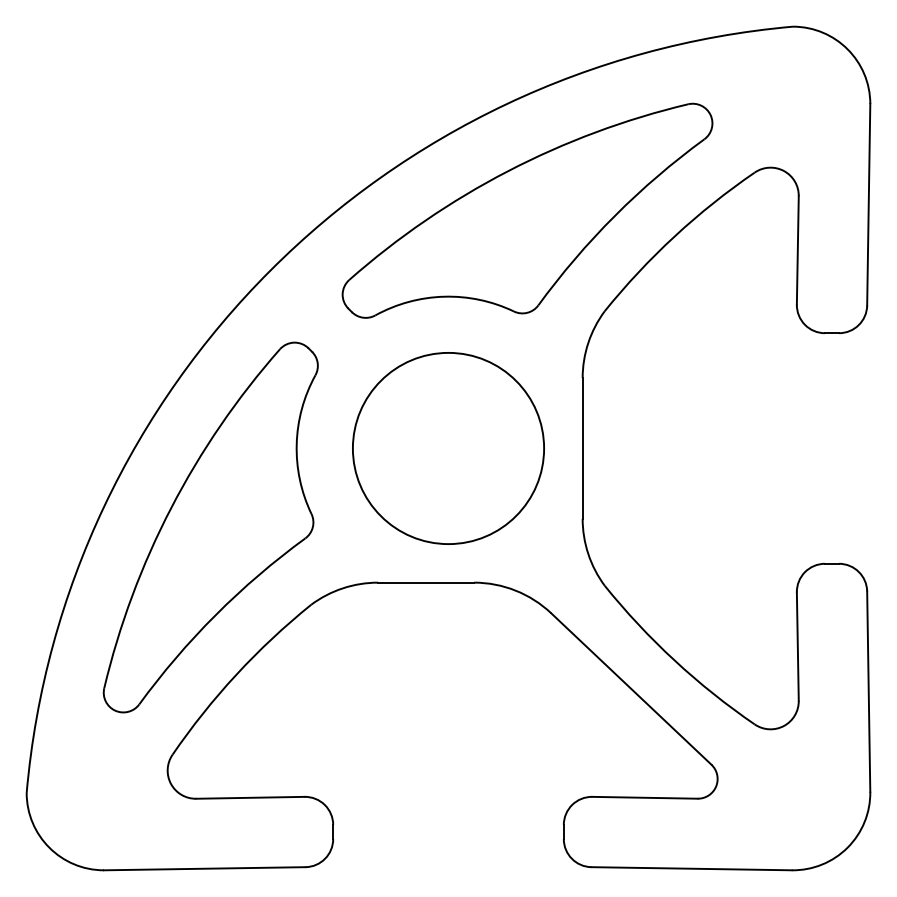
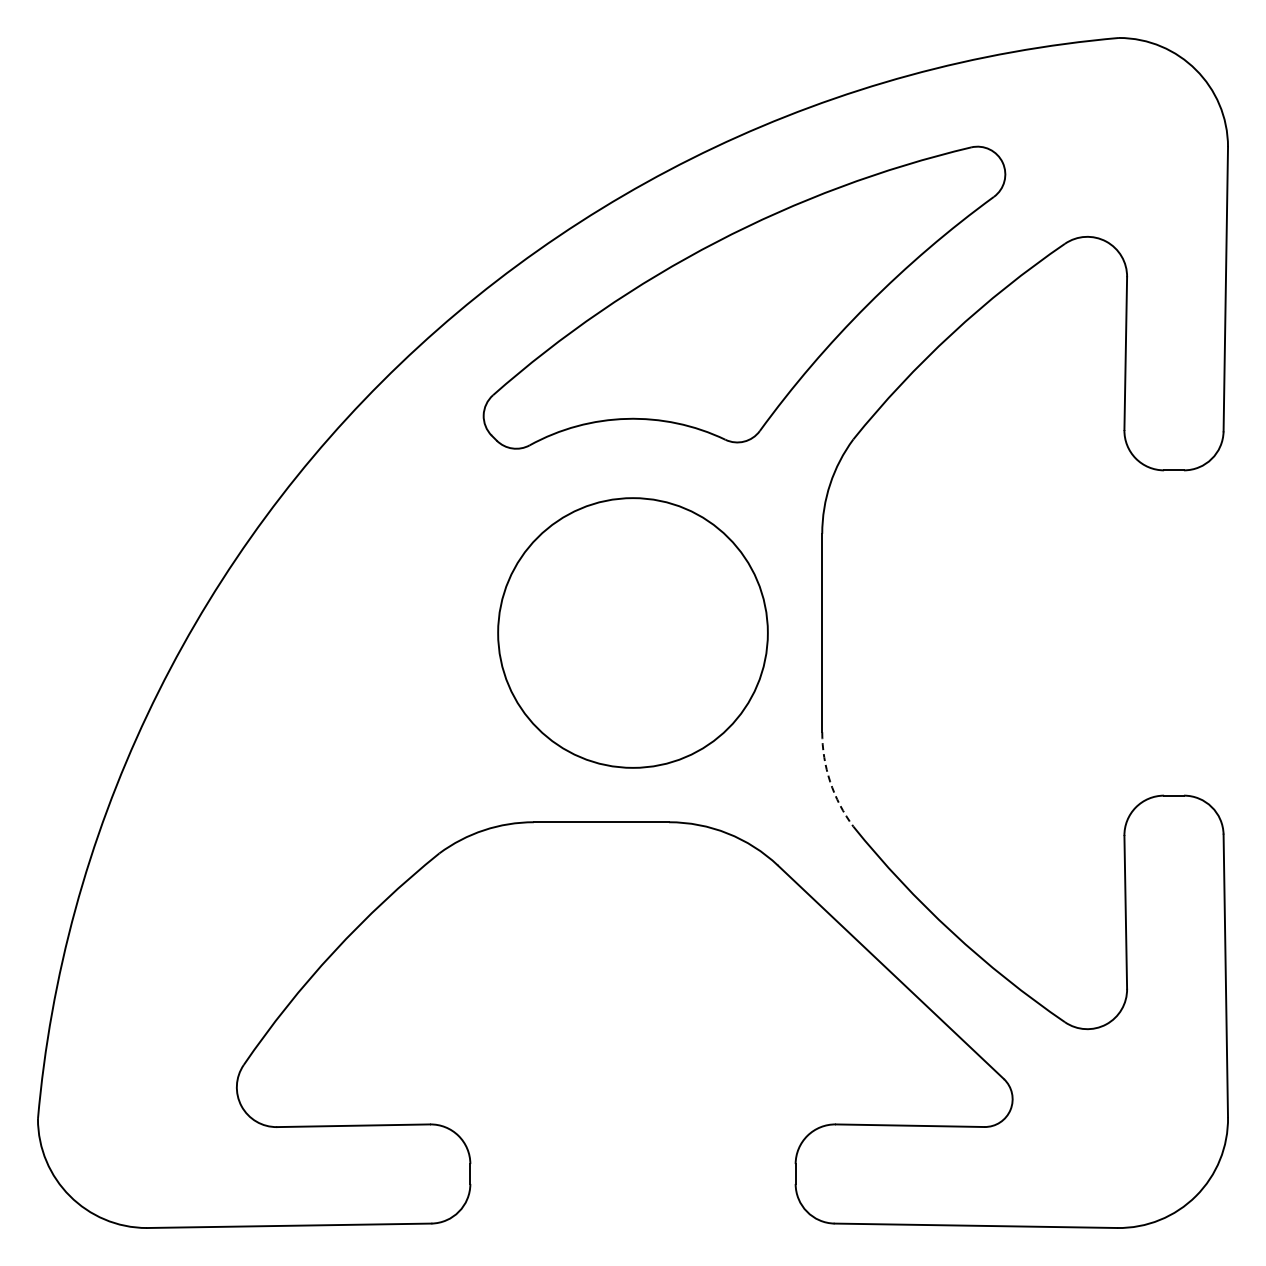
part: (210, 527) -> (297, 744), removed
arc: (588, 553) -> (830, 781), solid -> dashed

